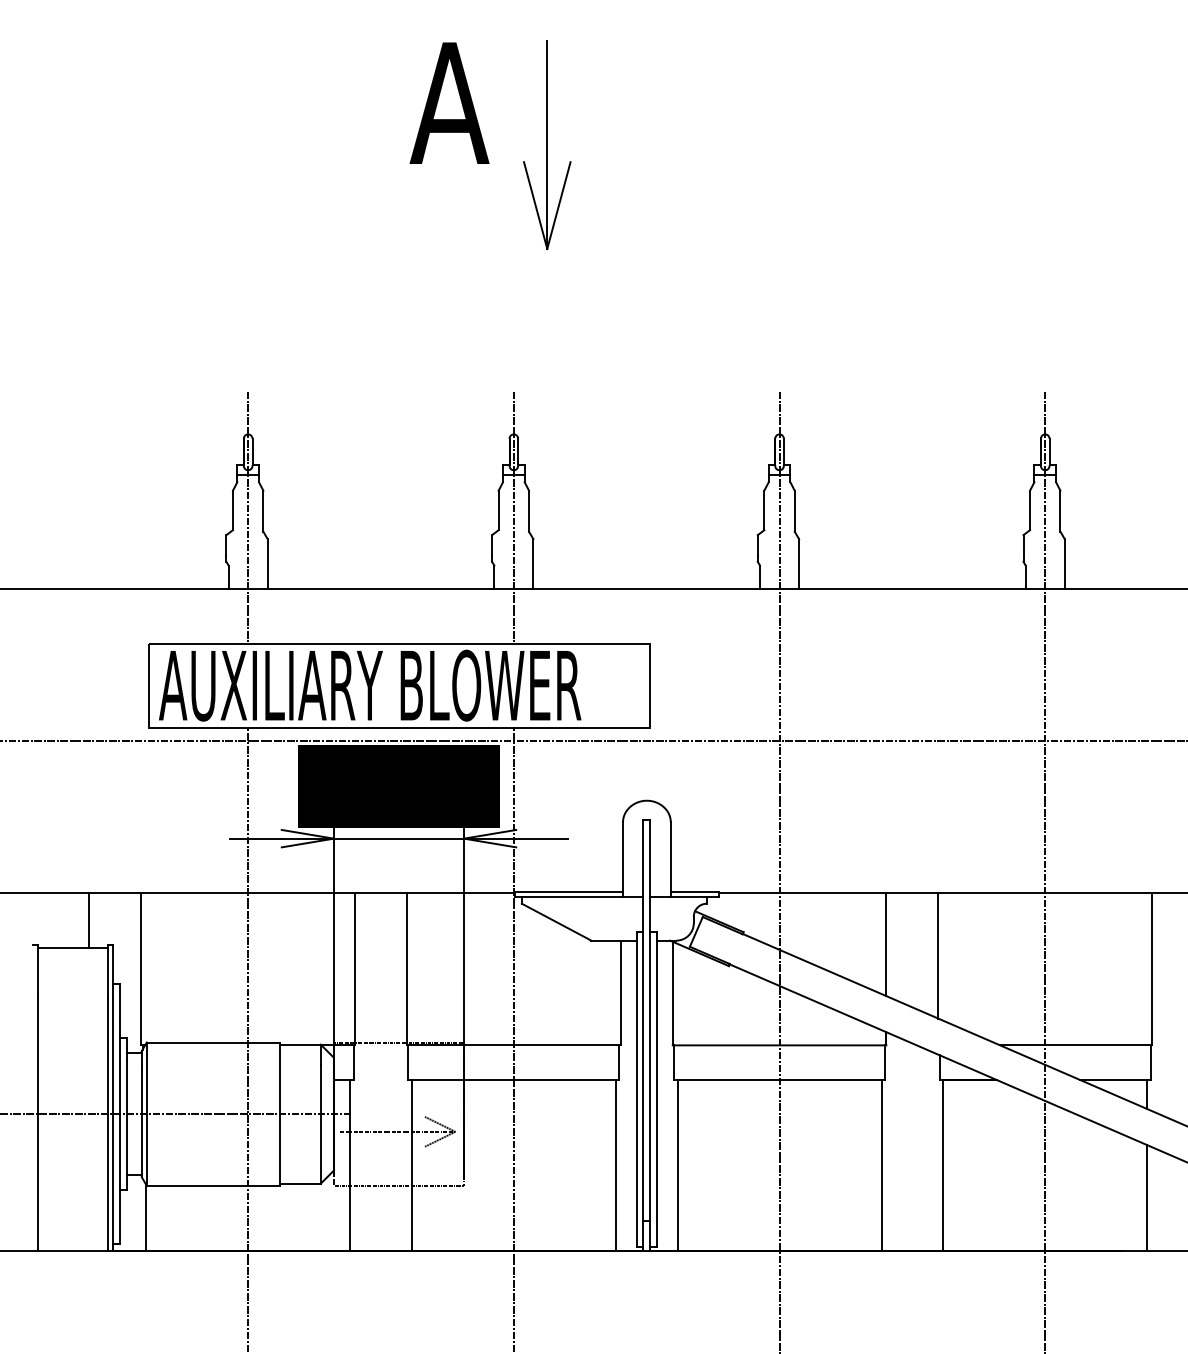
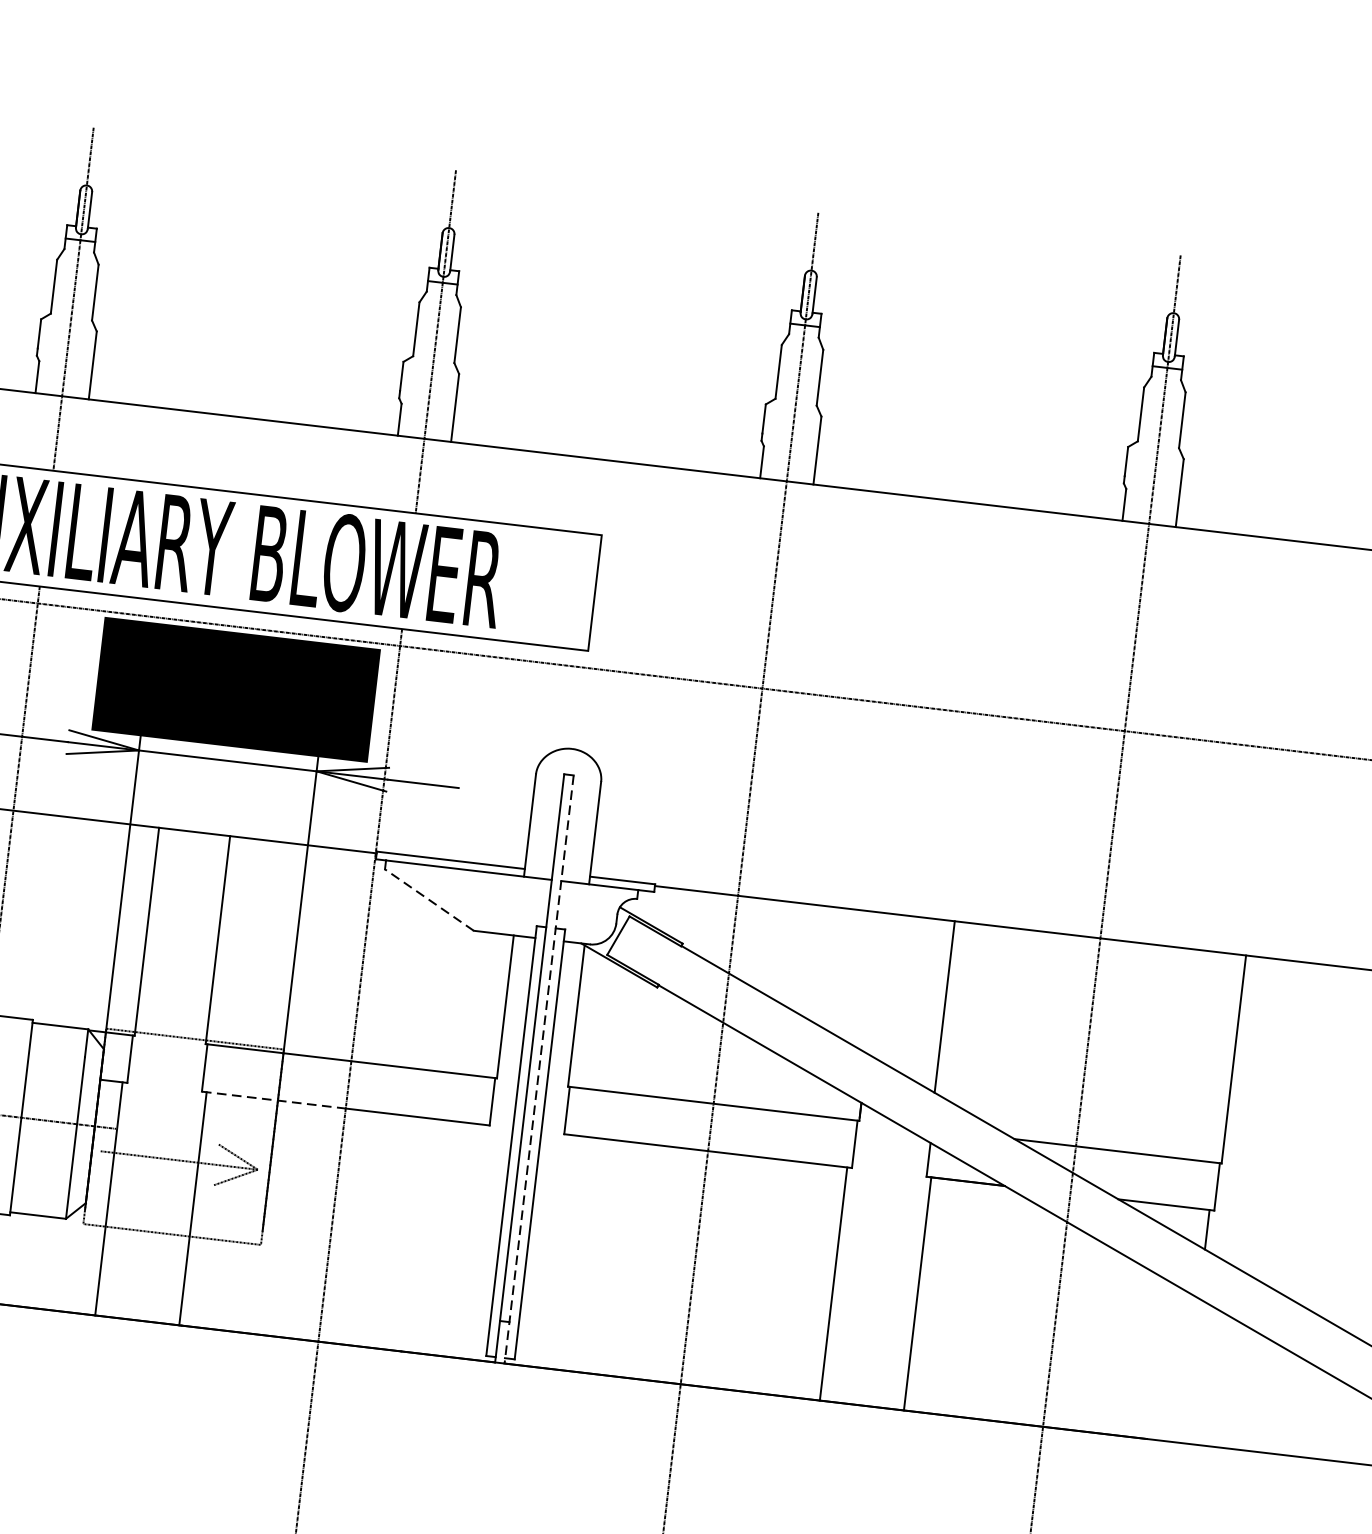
line: (556, 921) -> (429, 899), solid -> dashed
line: (886, 944) -> (875, 983), removed
line: (650, 1035) -> (539, 1069), solid -> dashed
line: (461, 1080) -> (274, 1100), solid -> dashed
line: (615, 1165) -> (470, 1241), removed
line: (677, 1165) -> (555, 1251), removed
line: (1147, 1198) -> (1190, 1371), removed

